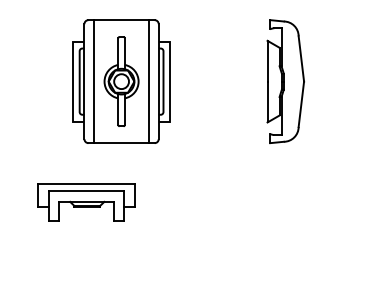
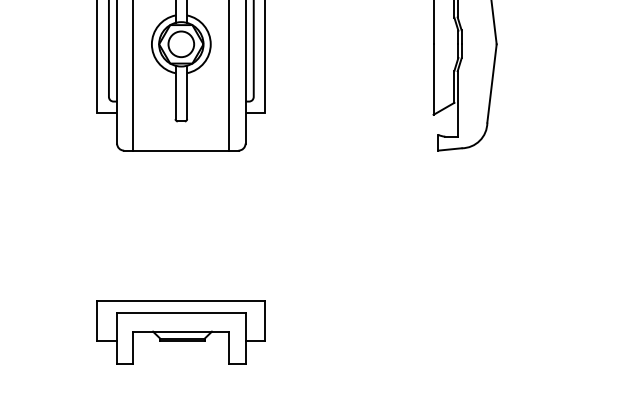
part: (86, 202) -> (181, 332), moved

